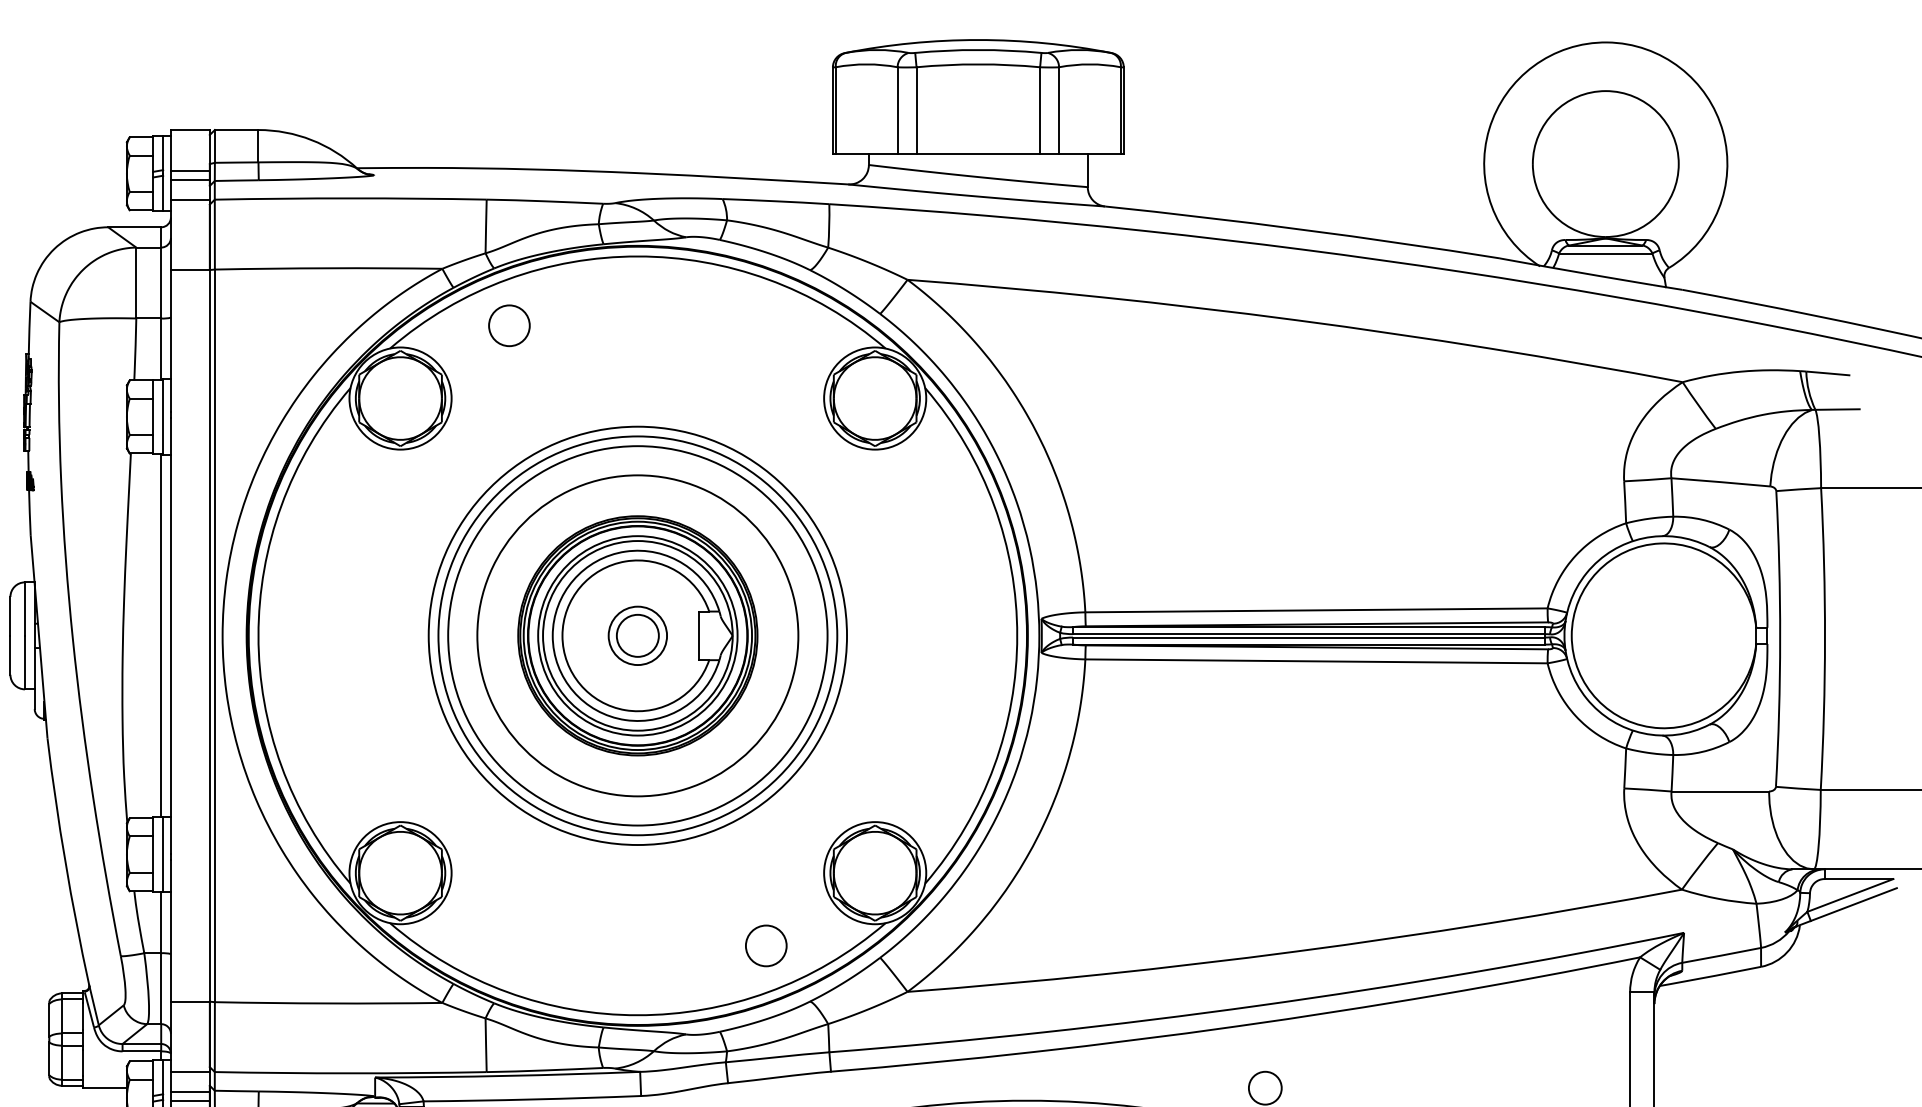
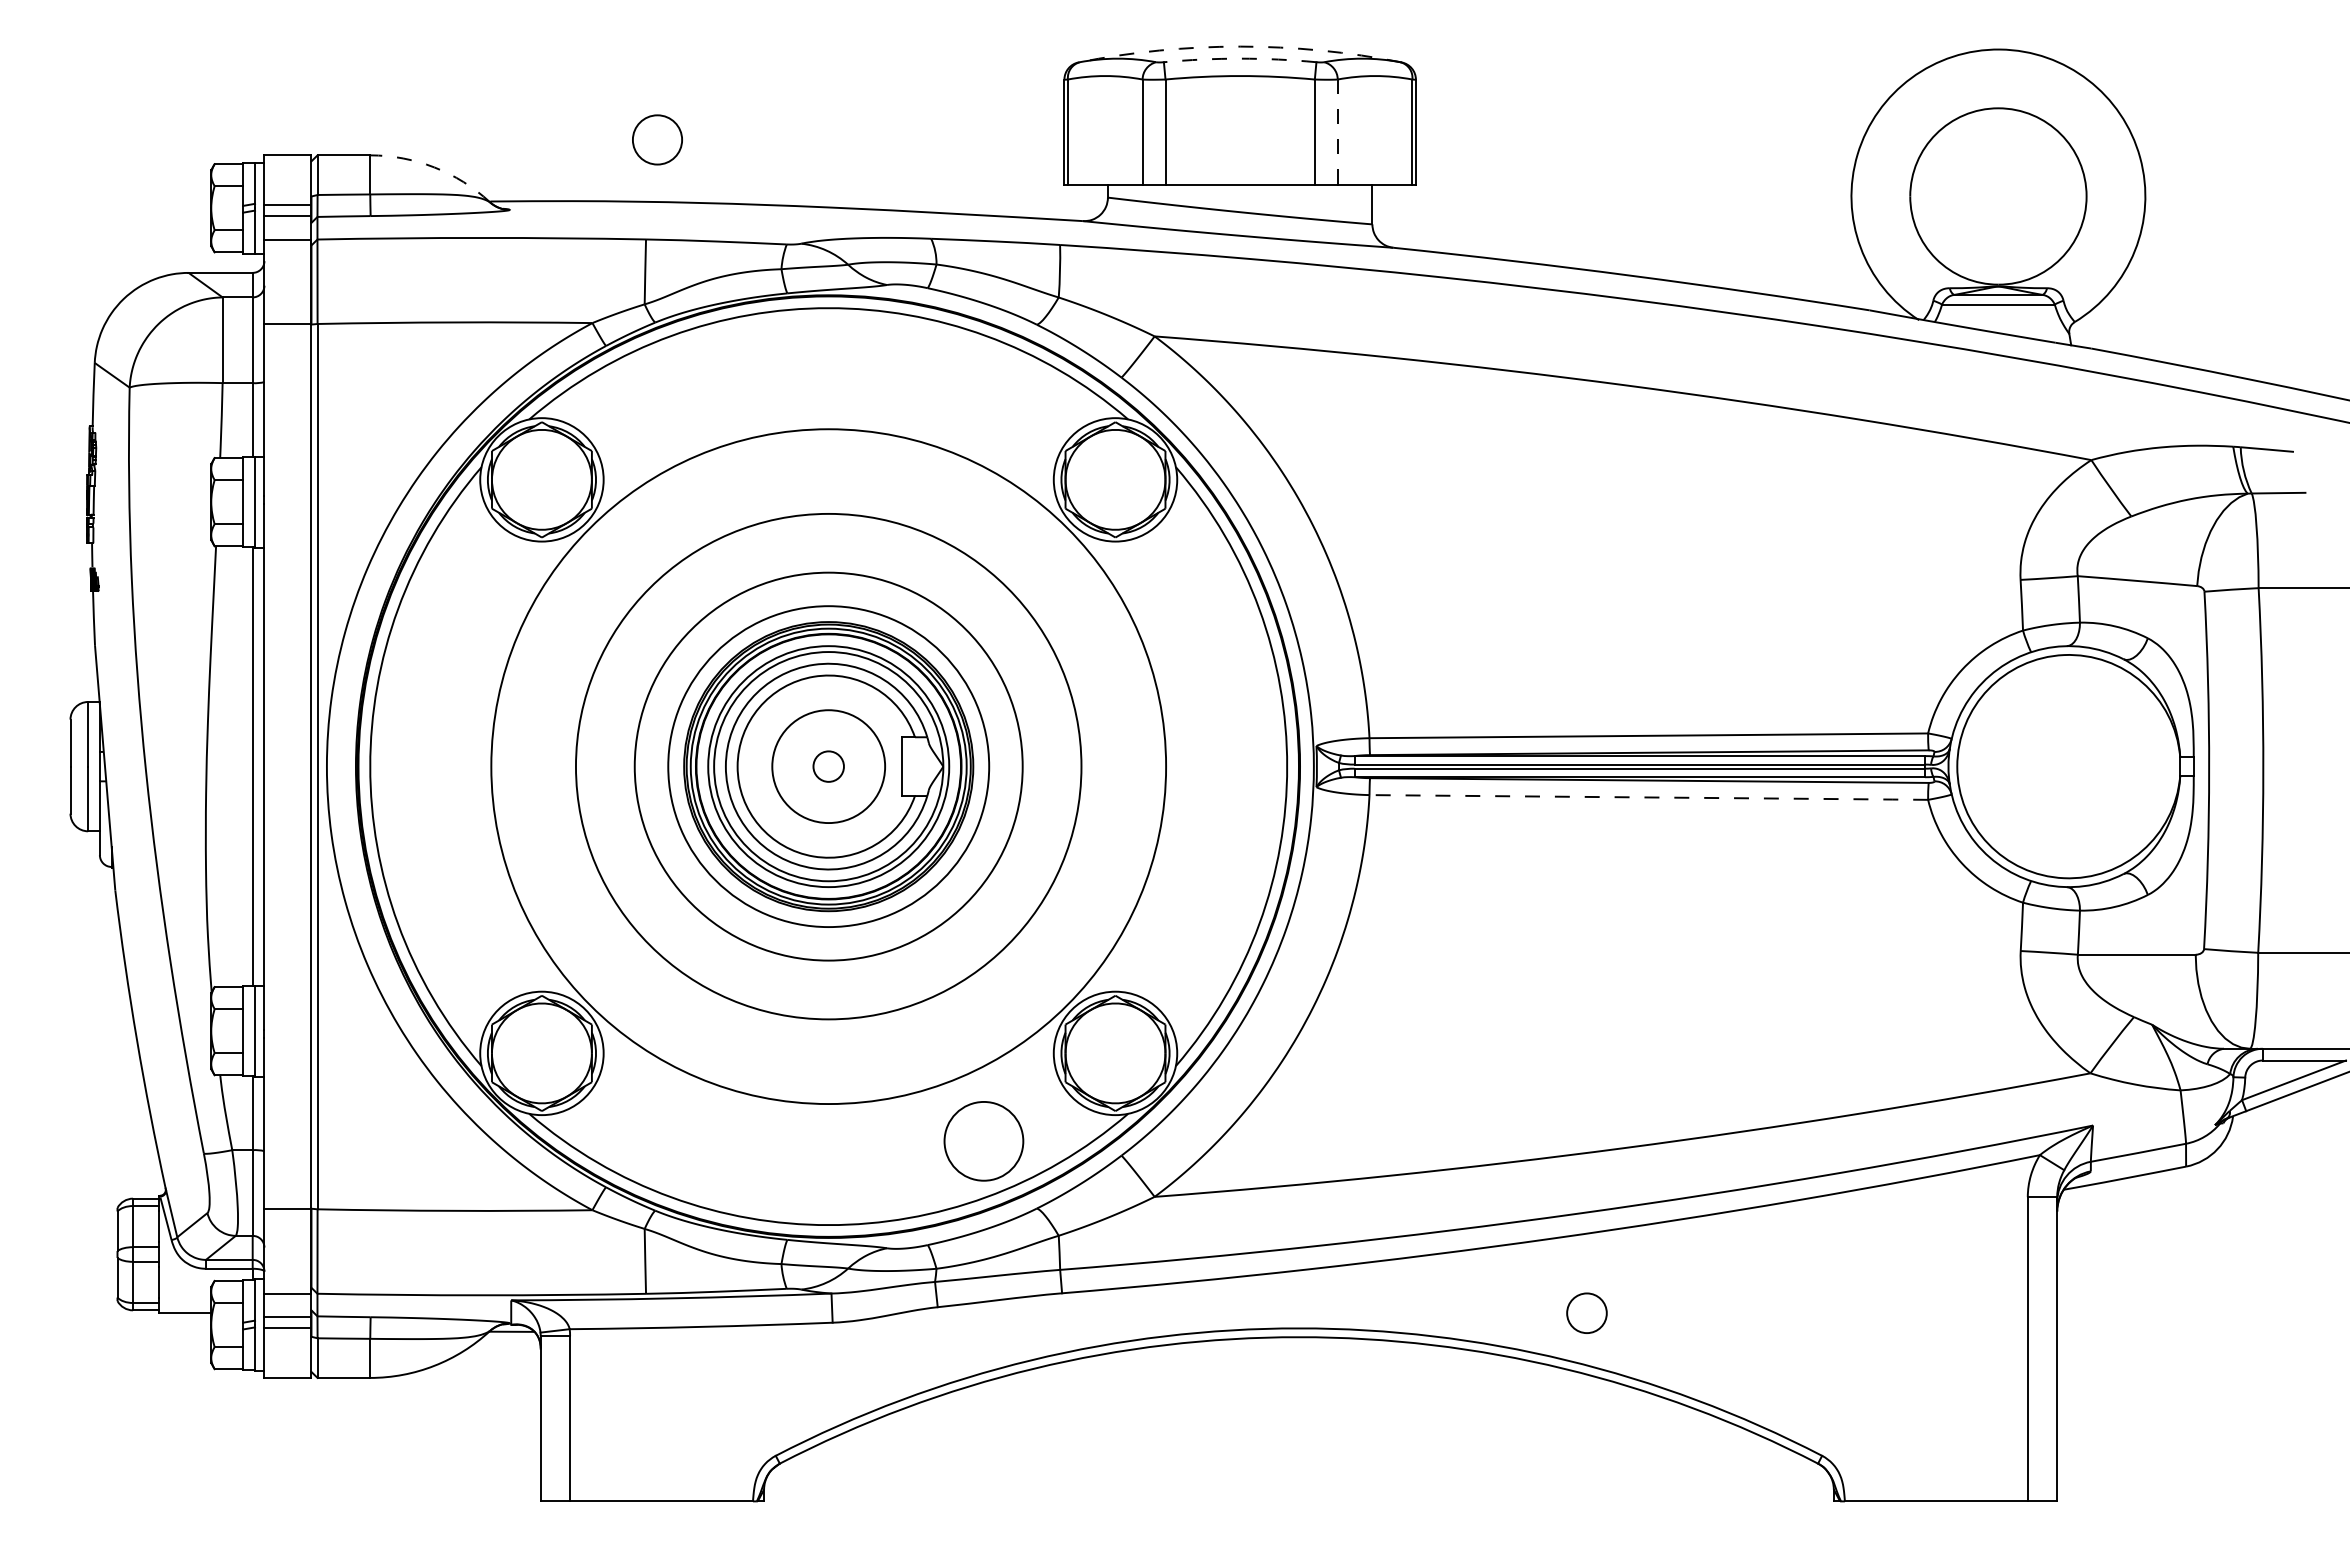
arc: (978, 39) -> (1240, 46), solid -> dashed
arc: (978, 49) -> (1240, 58), solid -> dashed
line: (1058, 111) -> (1337, 132), solid -> dashed
arc: (311, 140) -> (434, 167), solid -> dashed
circle: (509, 325) -> (657, 139), moved
circle: (637, 635) -> (828, 766), size x0.6
circle: (637, 635) -> (828, 766), size x0.7
circle: (637, 635) -> (828, 766), size x1.4
circle: (637, 635) -> (828, 766), size x1.6
line: (1317, 661) -> (1650, 797), solid -> dashed
circle: (765, 945) -> (983, 1140), size x1.6

